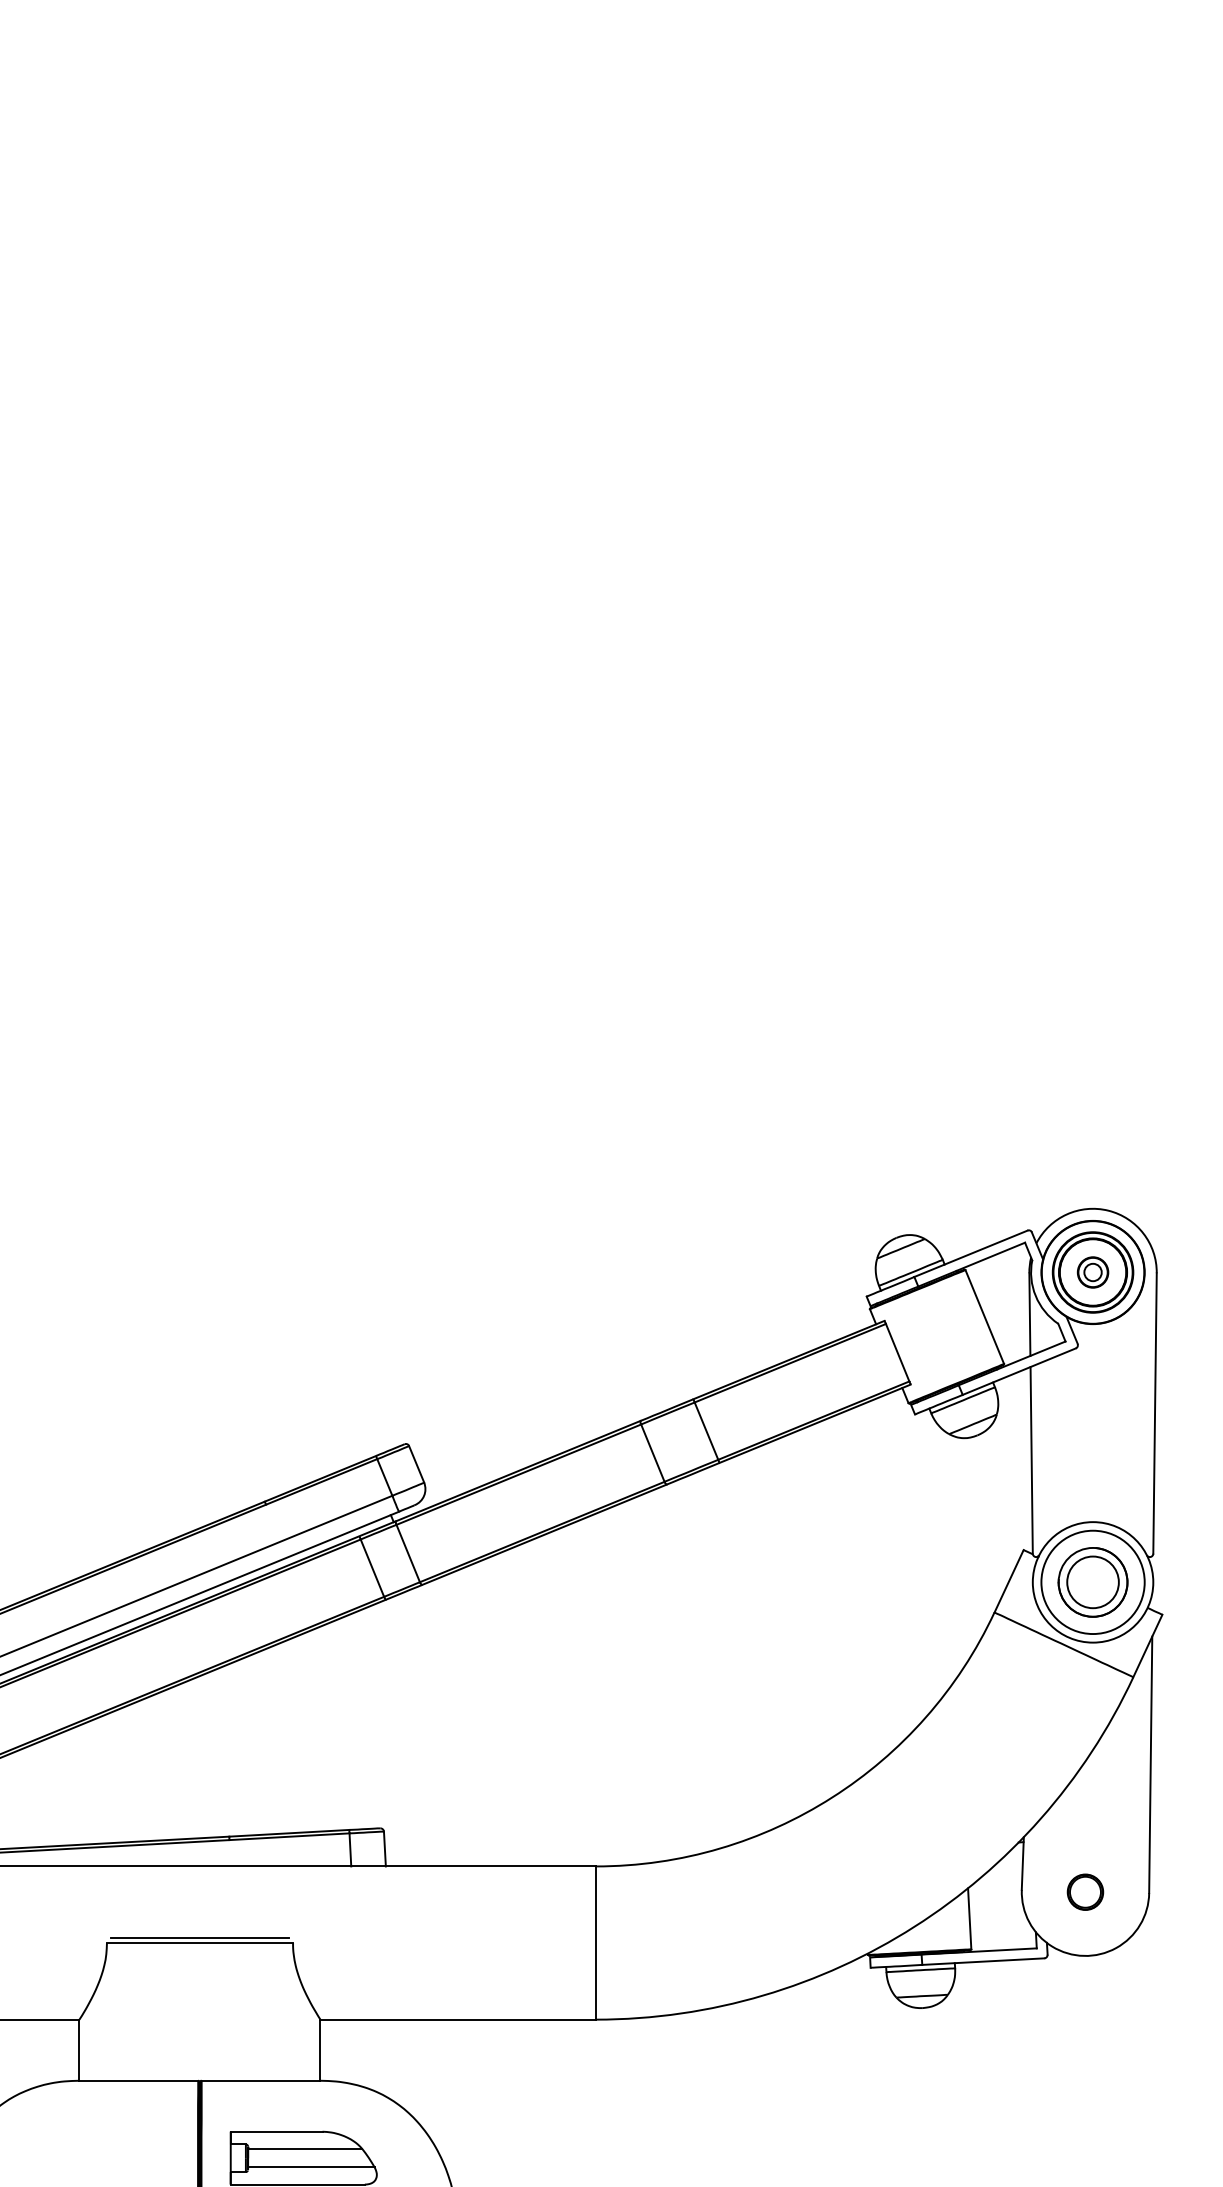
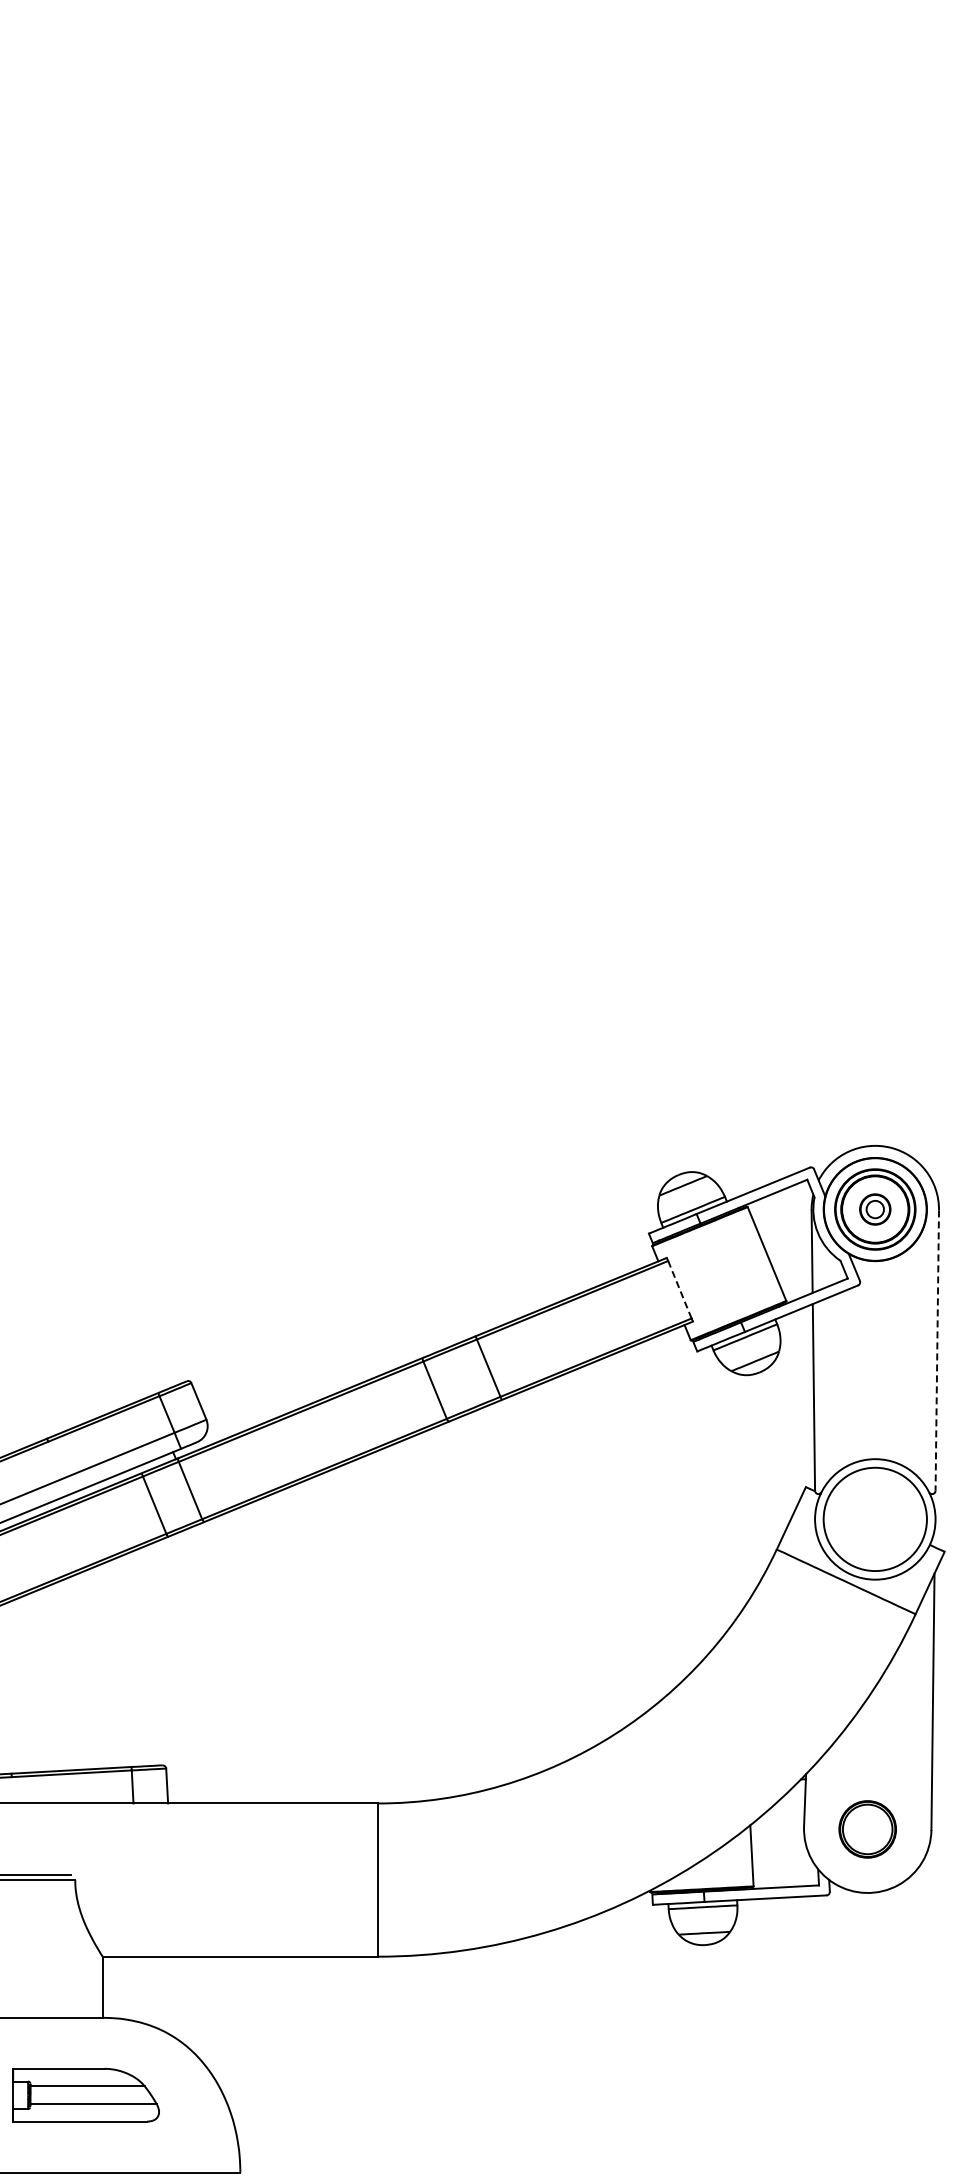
line: (897, 1353) -> (679, 1290), solid -> dashed
line: (1155, 1414) -> (937, 1351), solid -> dashed
part: (1092, 1582) -> (874, 1519), removed
part: (1085, 1891) -> (867, 1828), size x1.6

